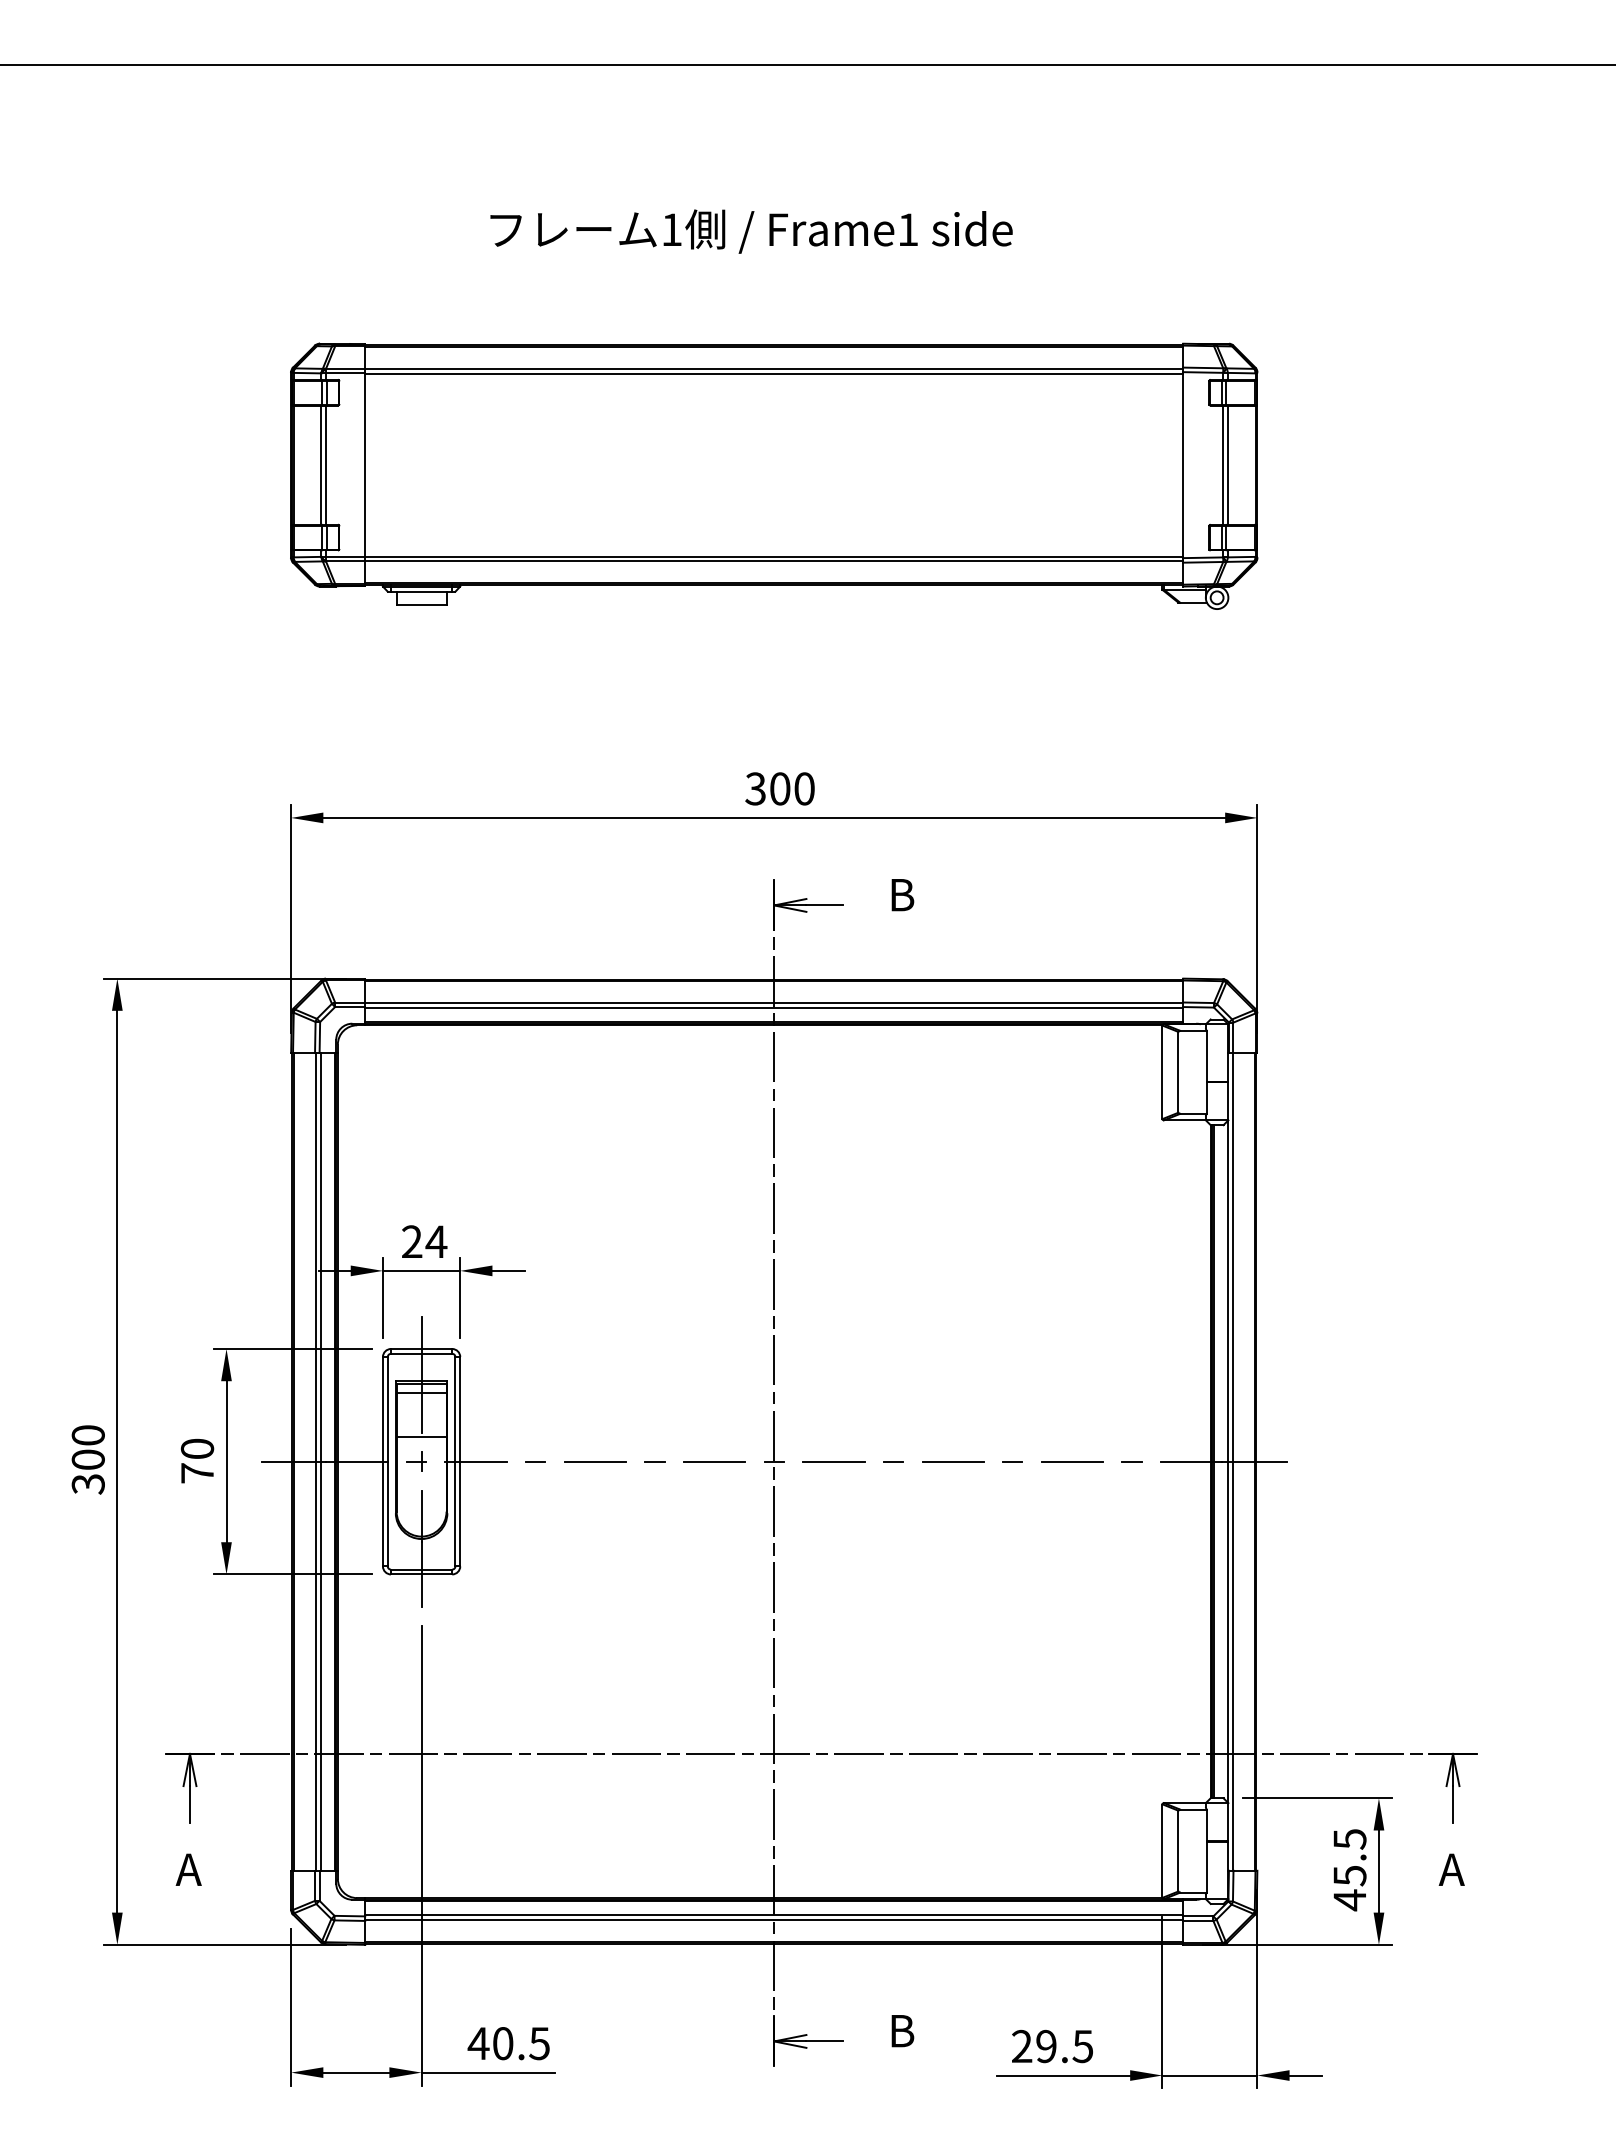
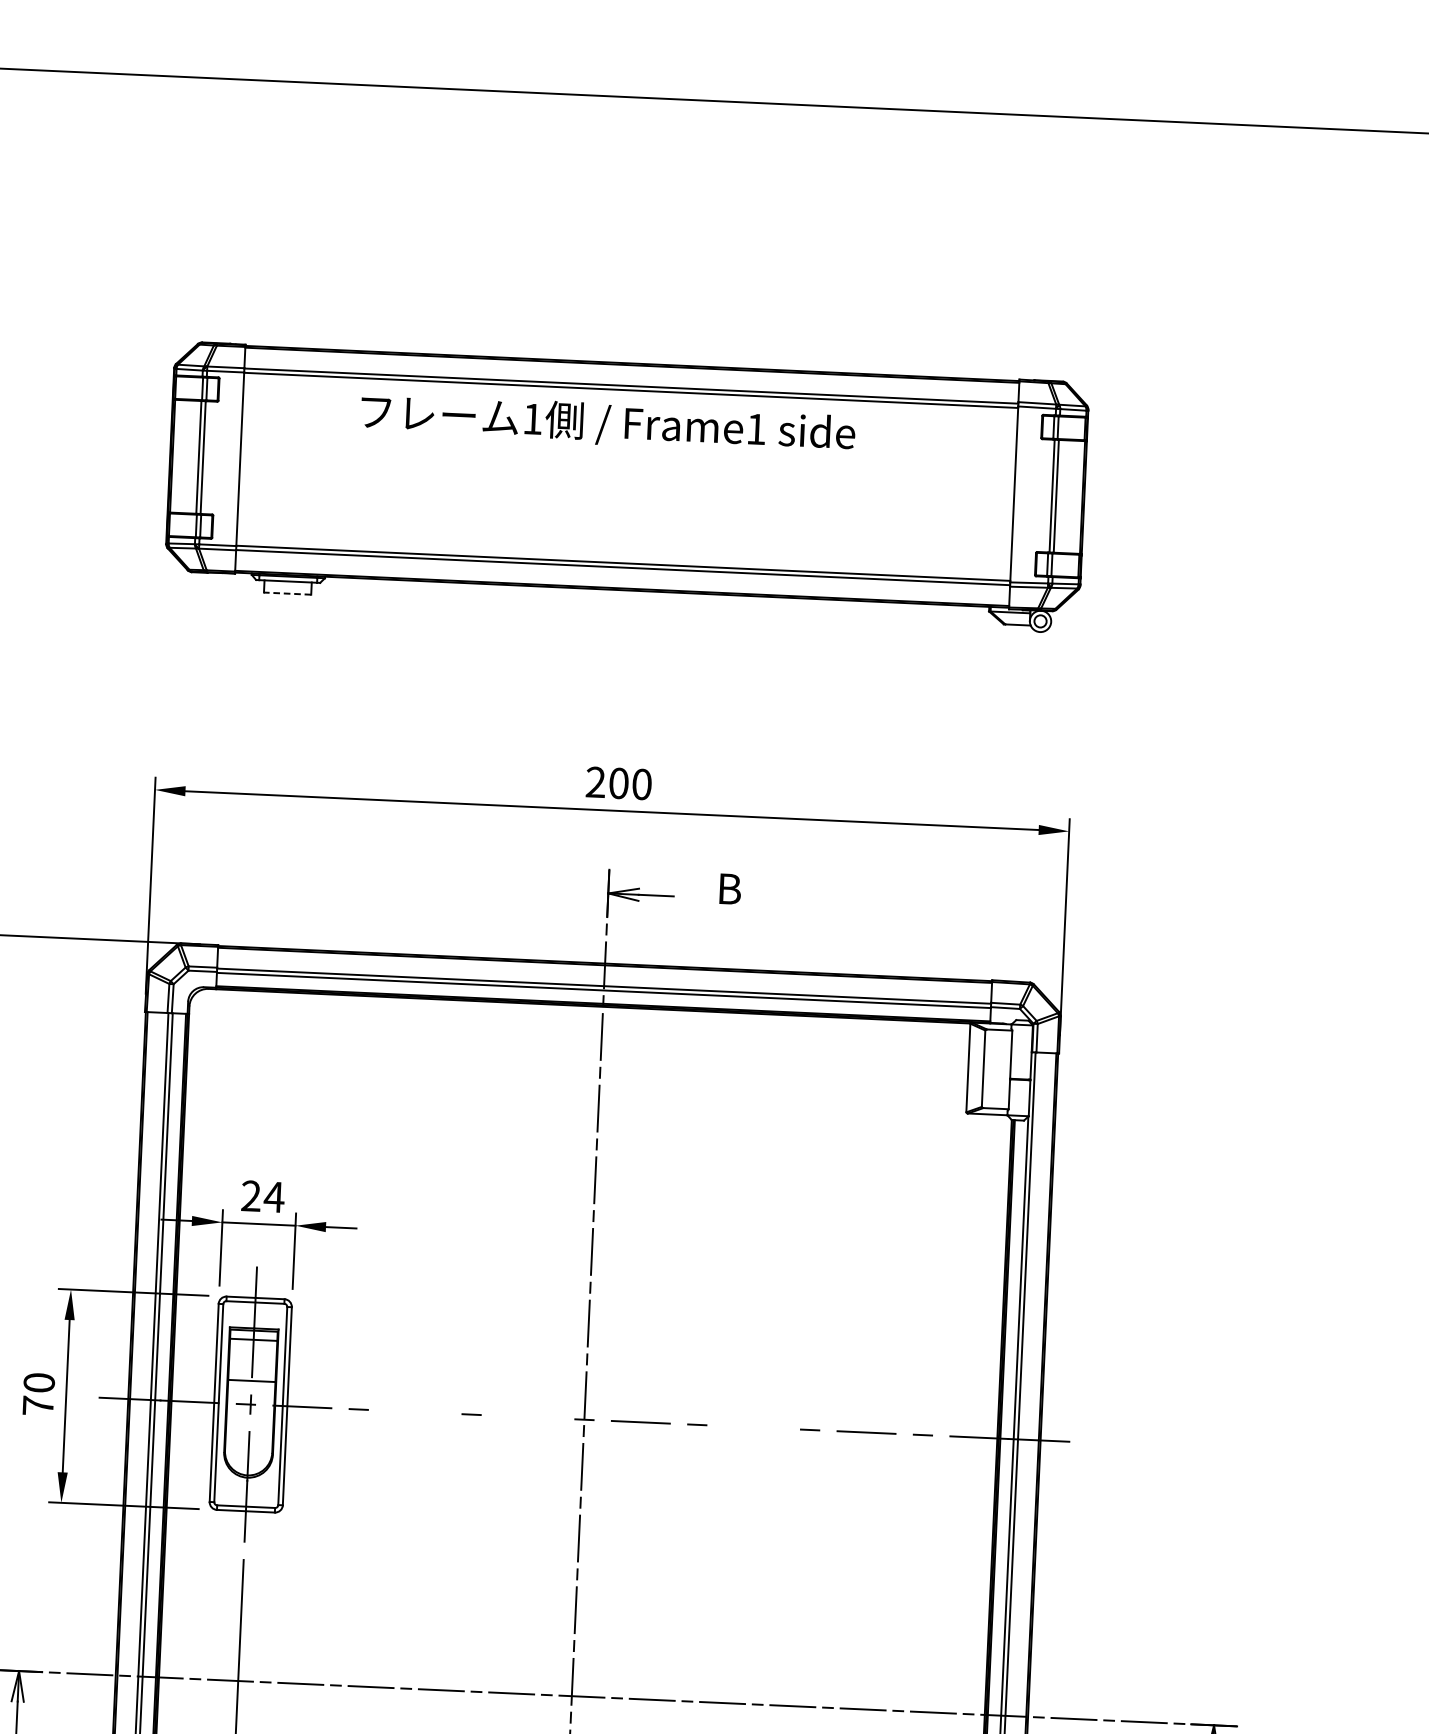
text: (751, 231) -> (608, 424), moved
line: (421, 604) -> (287, 593), solid -> dashed
text: (755, 789) -> (595, 782), 300 -> 200
line: (595, 1461) -> (415, 1411), removed
line: (714, 1461) -> (527, 1416), removed
line: (953, 1461) -> (754, 1427), removed

